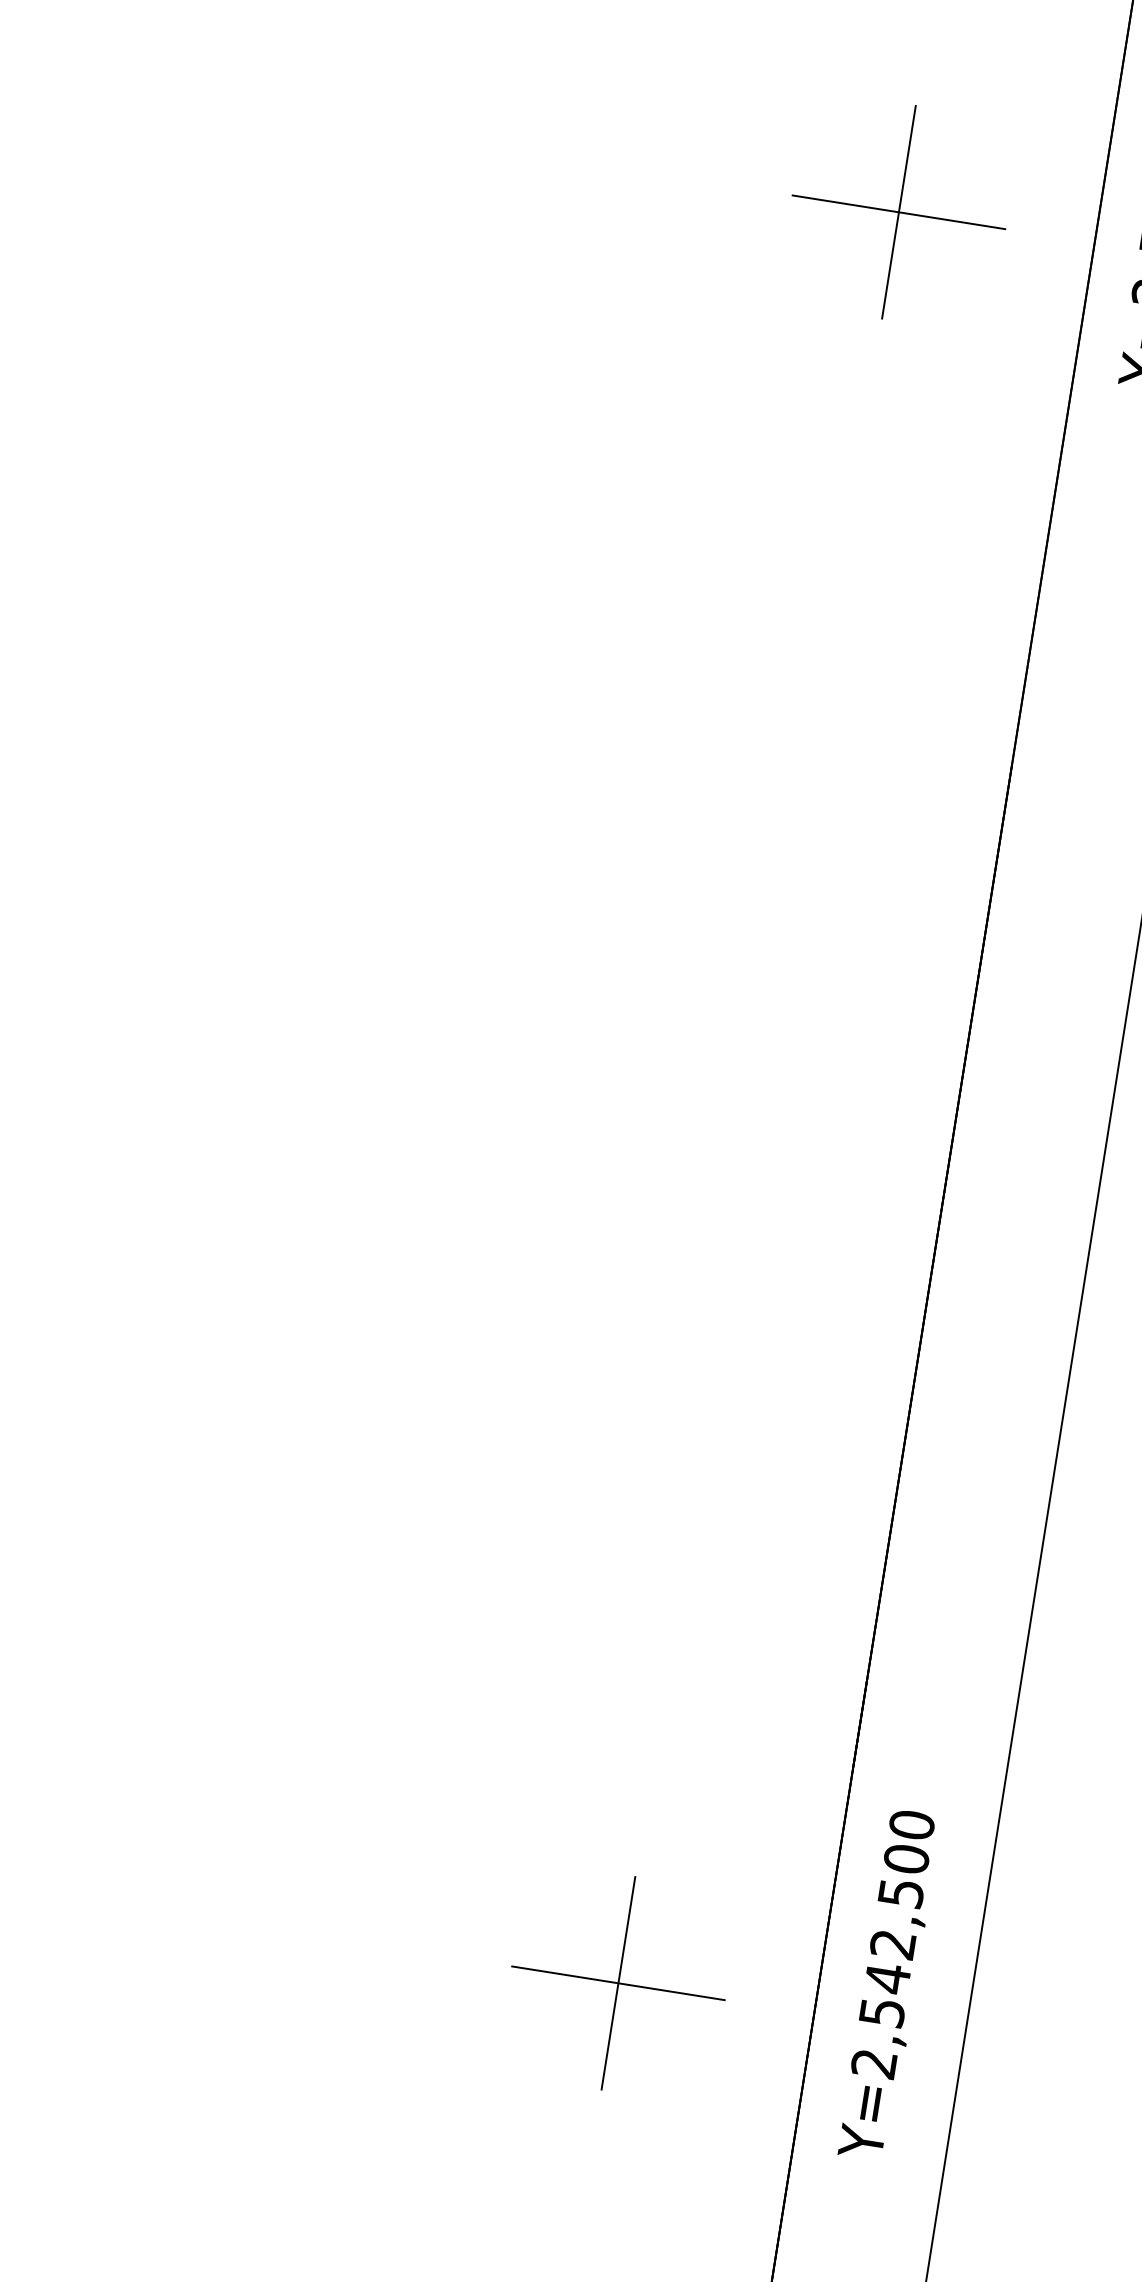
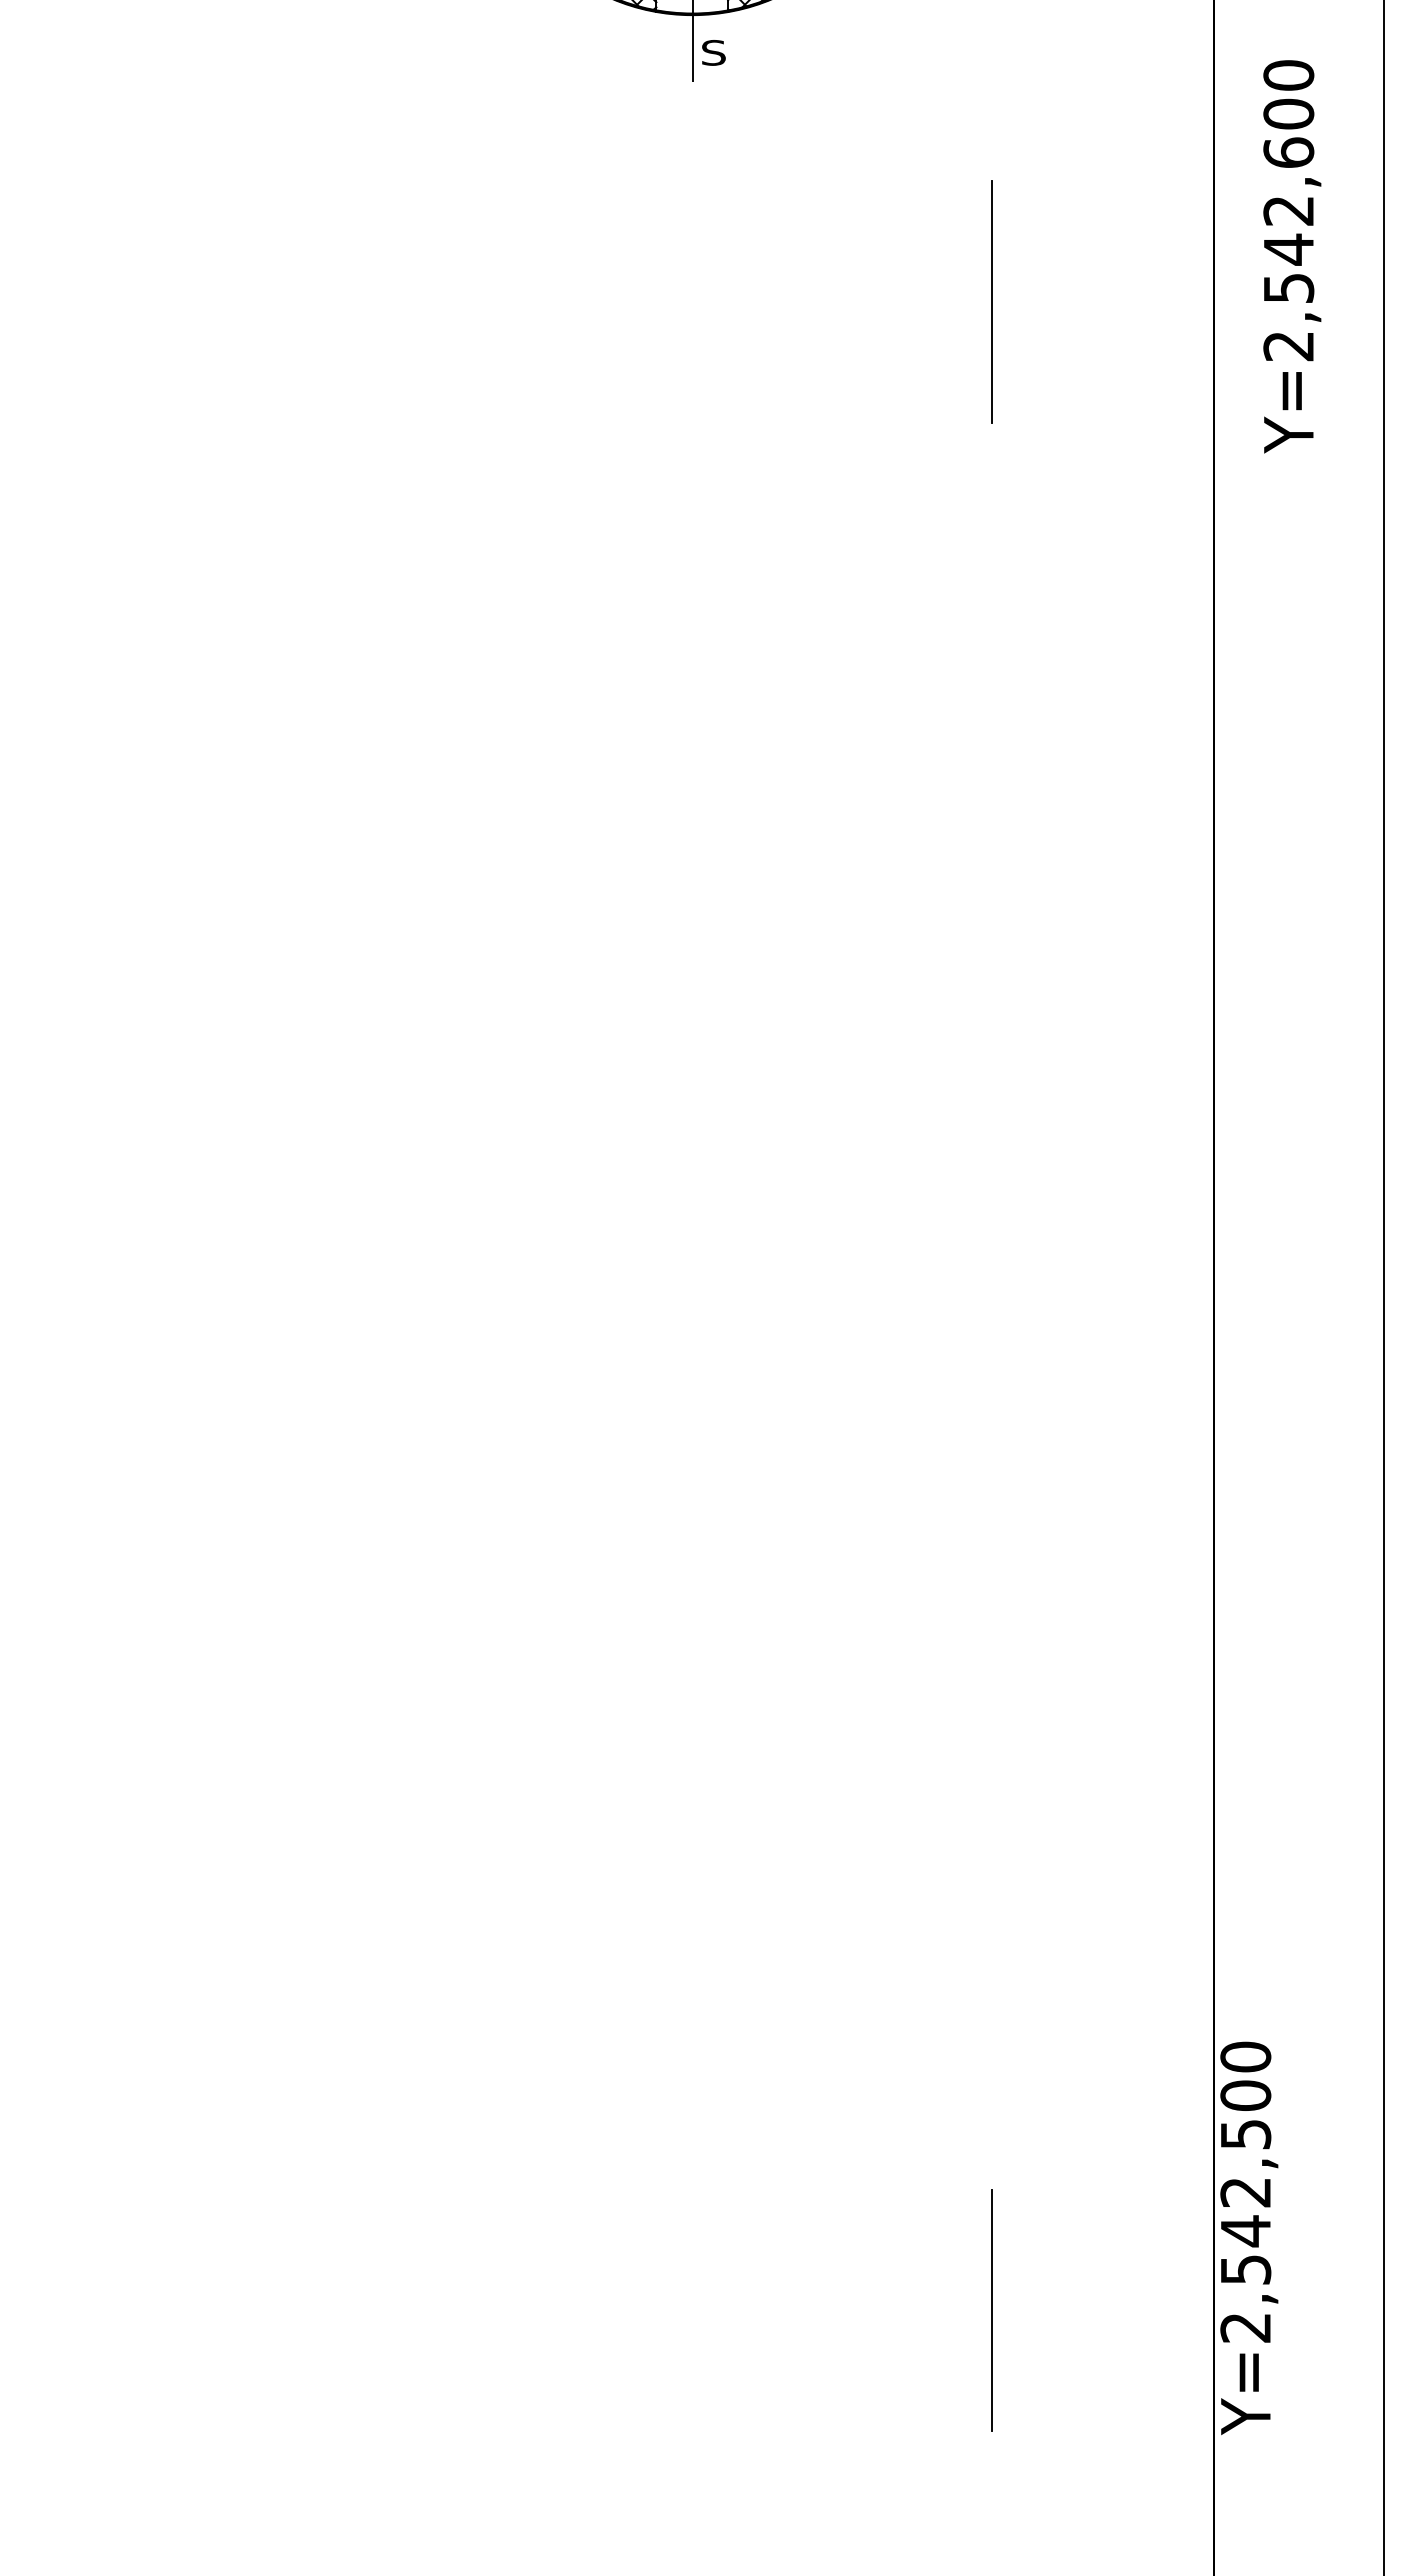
line: (898, 212) -> (991, 302), removed
line: (618, 1983) -> (991, 2310), removed
text: (889, 1985) -> (1249, 2238), moved

